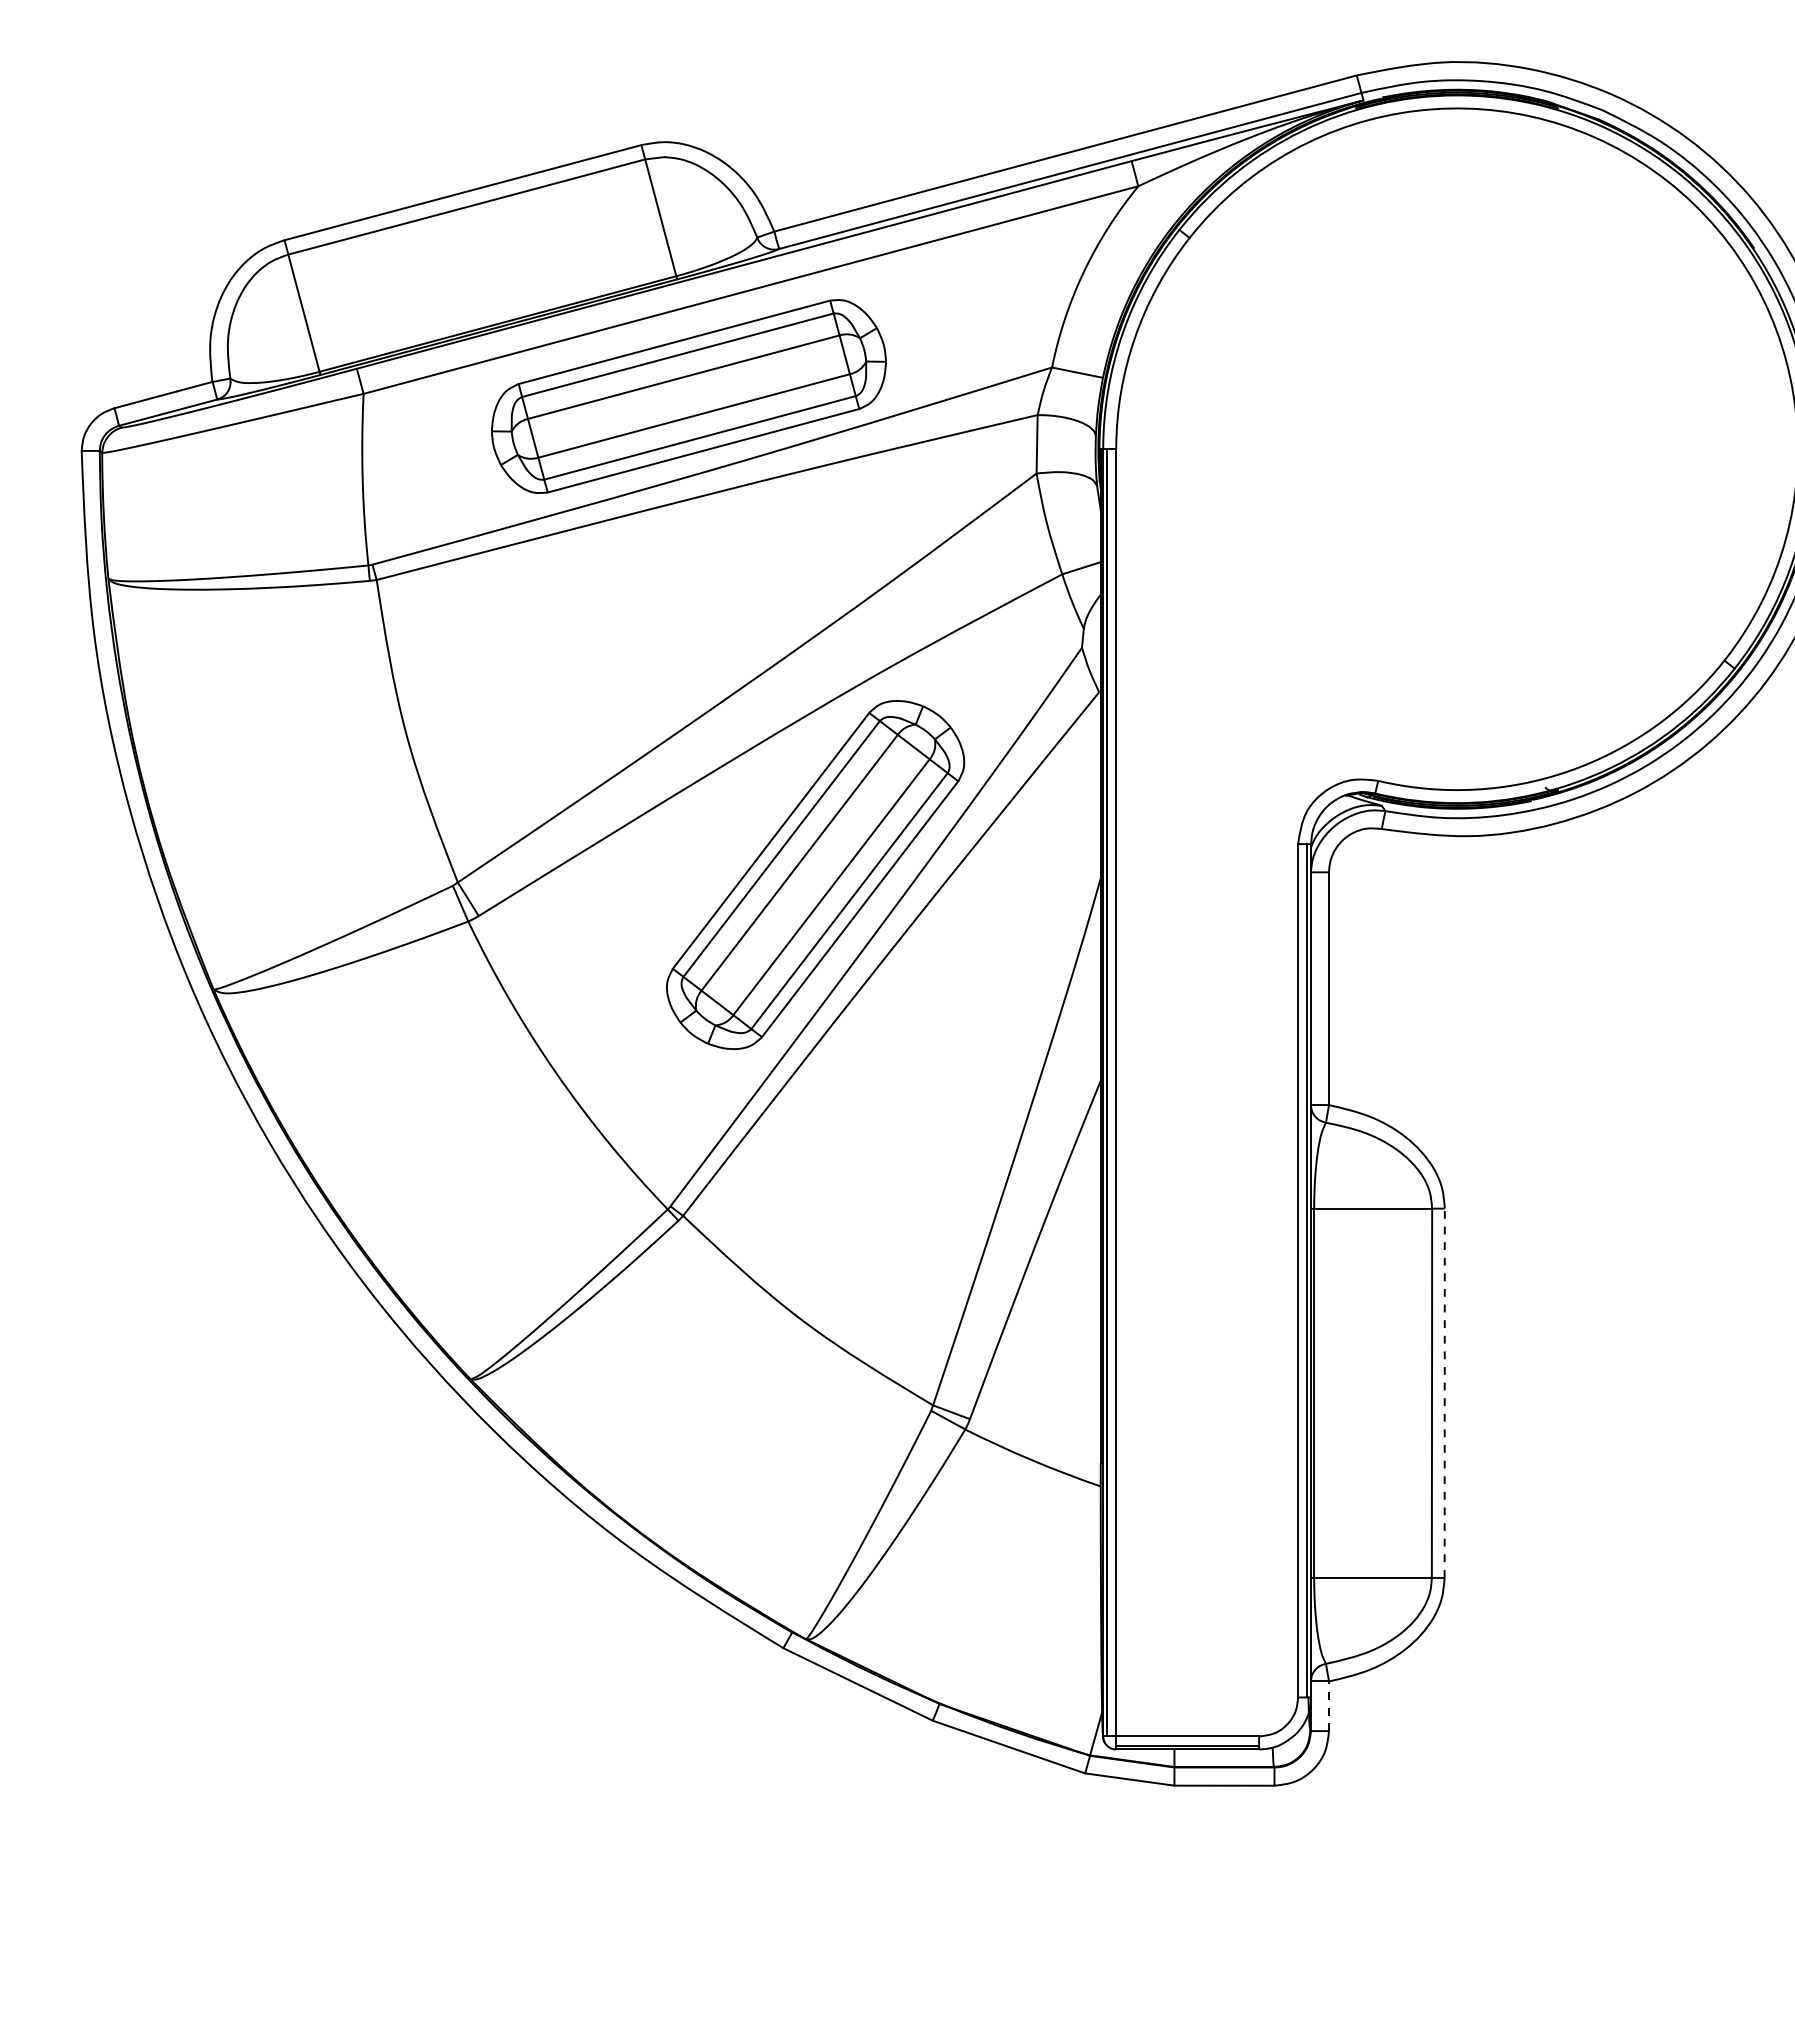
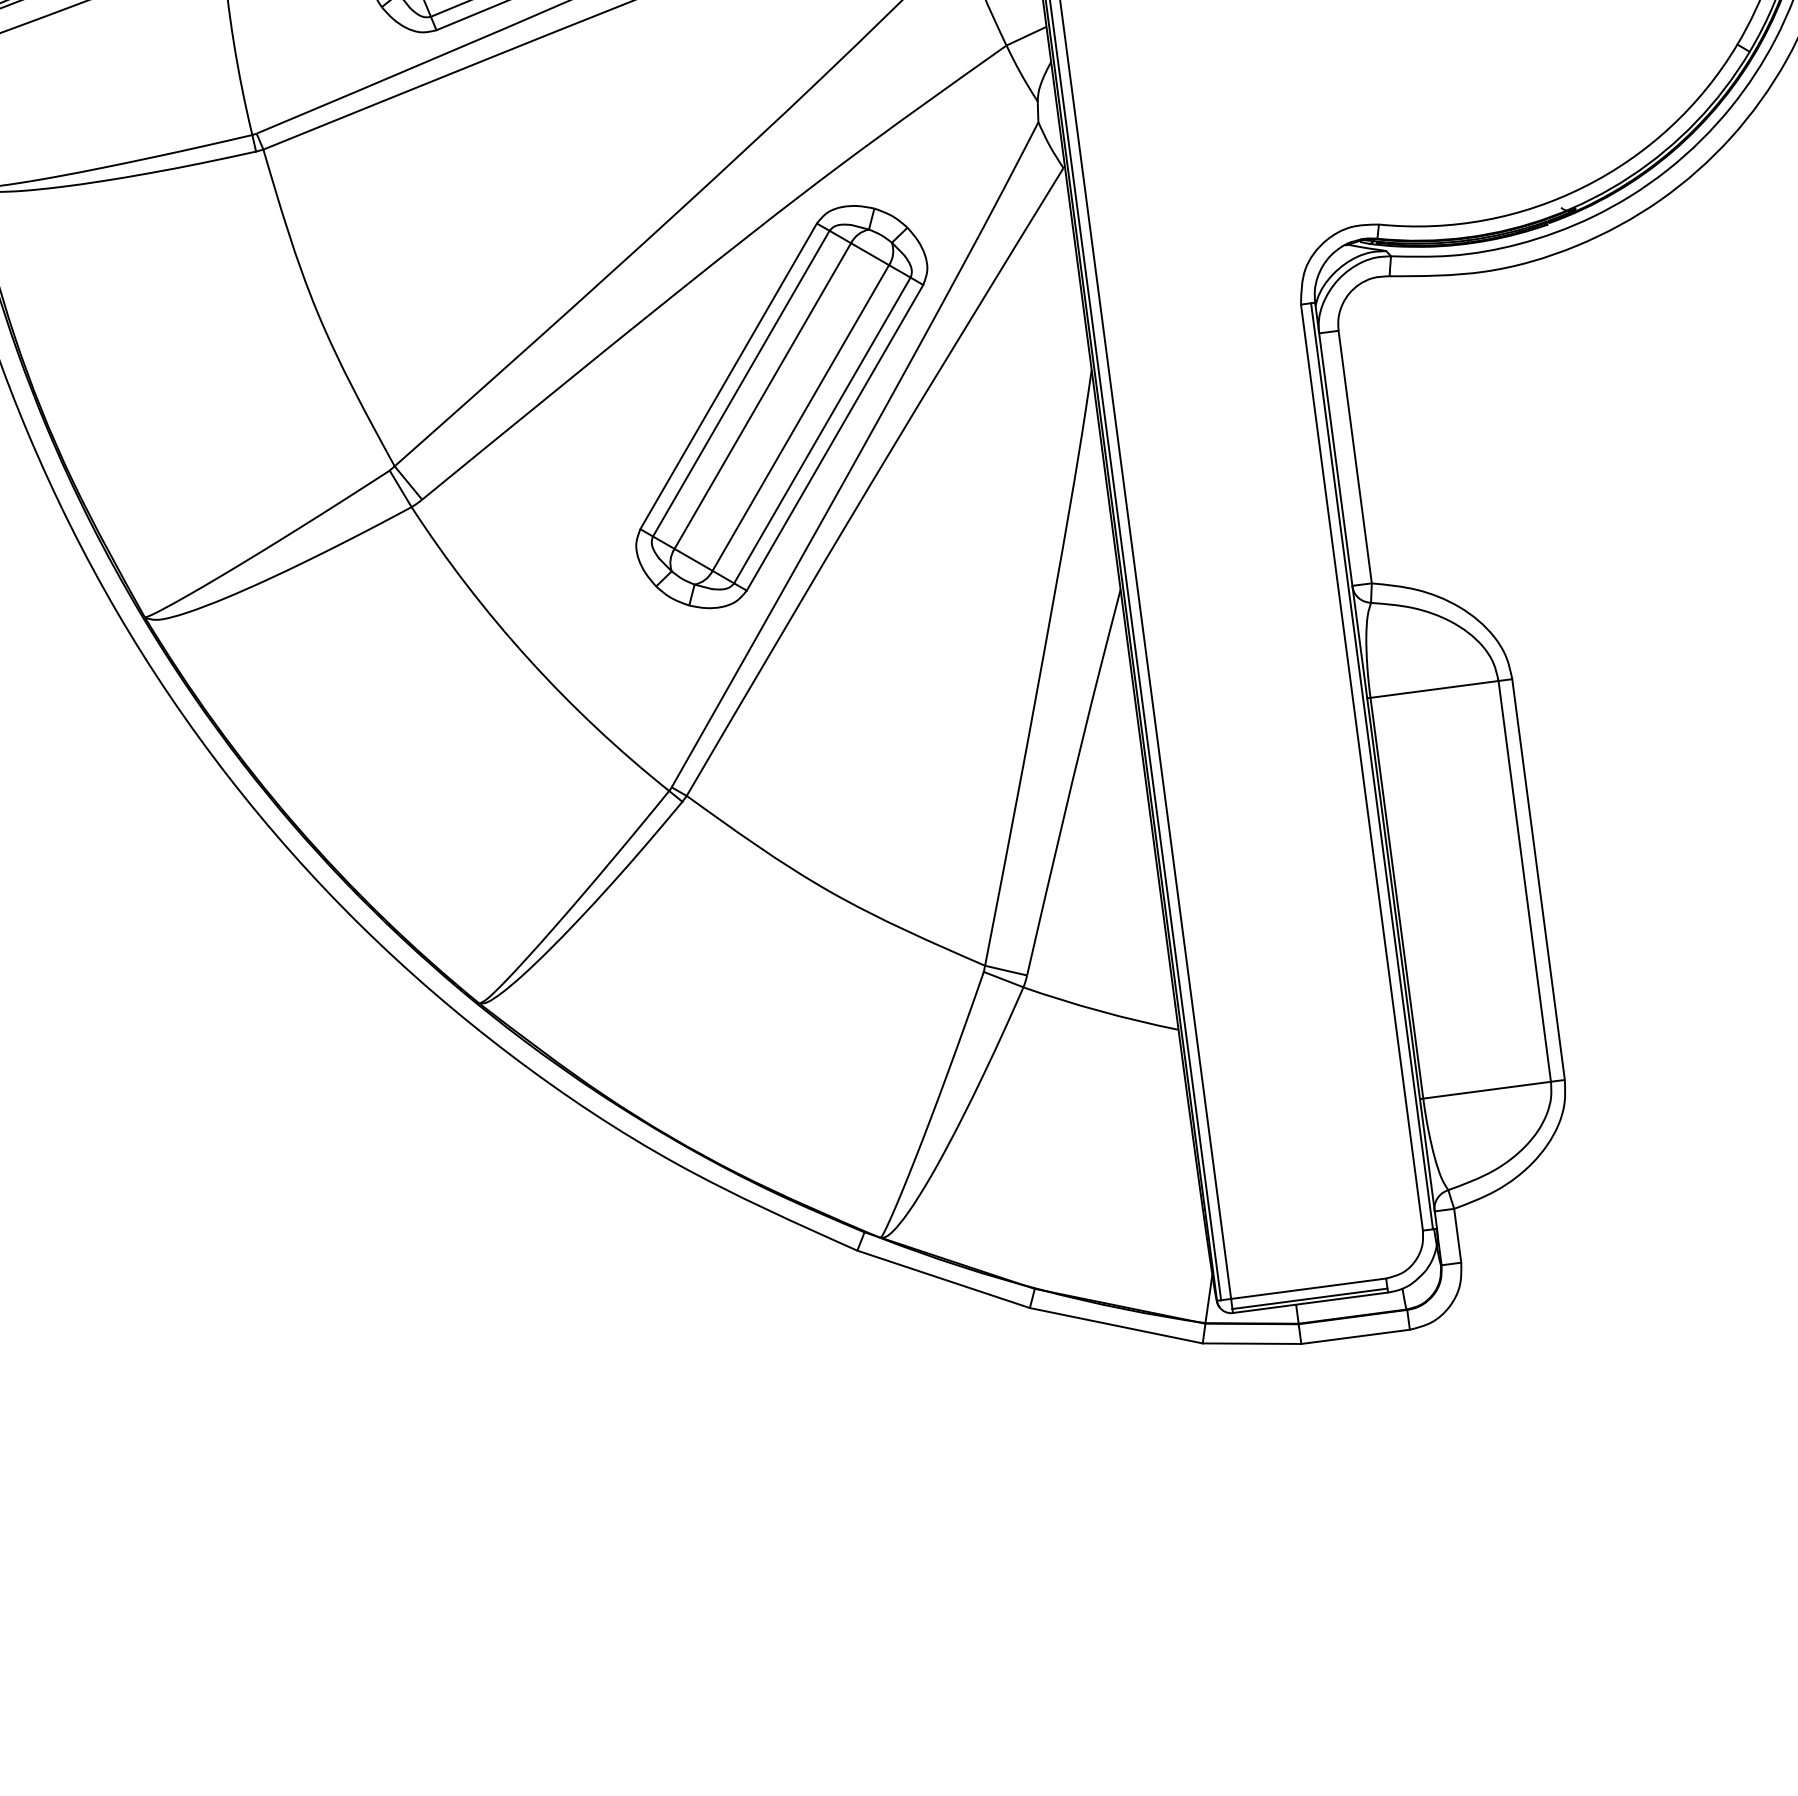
line: (1444, 1393) -> (1538, 879), dashed -> solid
line: (1329, 1706) -> (1458, 1235), dashed -> solid

